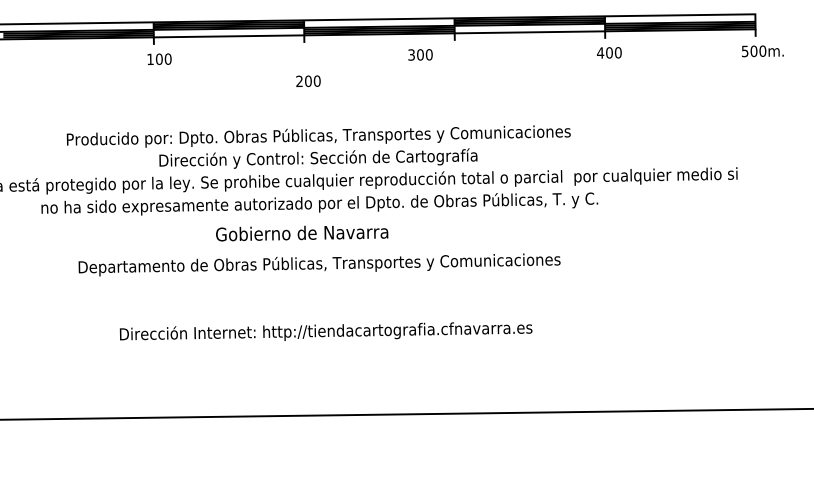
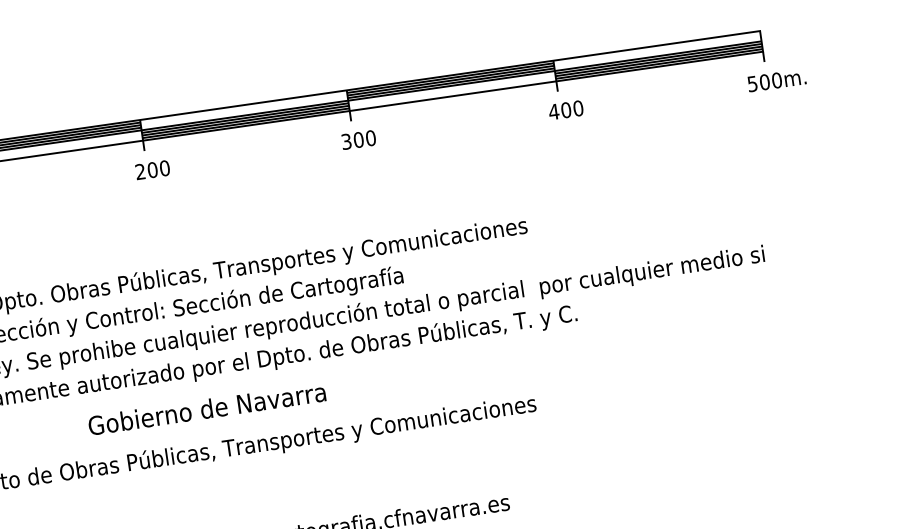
text: (420, 54) -> (358, 139), moved
text: (308, 81) -> (152, 170), moved
text: (302, 233) -> (207, 409), moved

